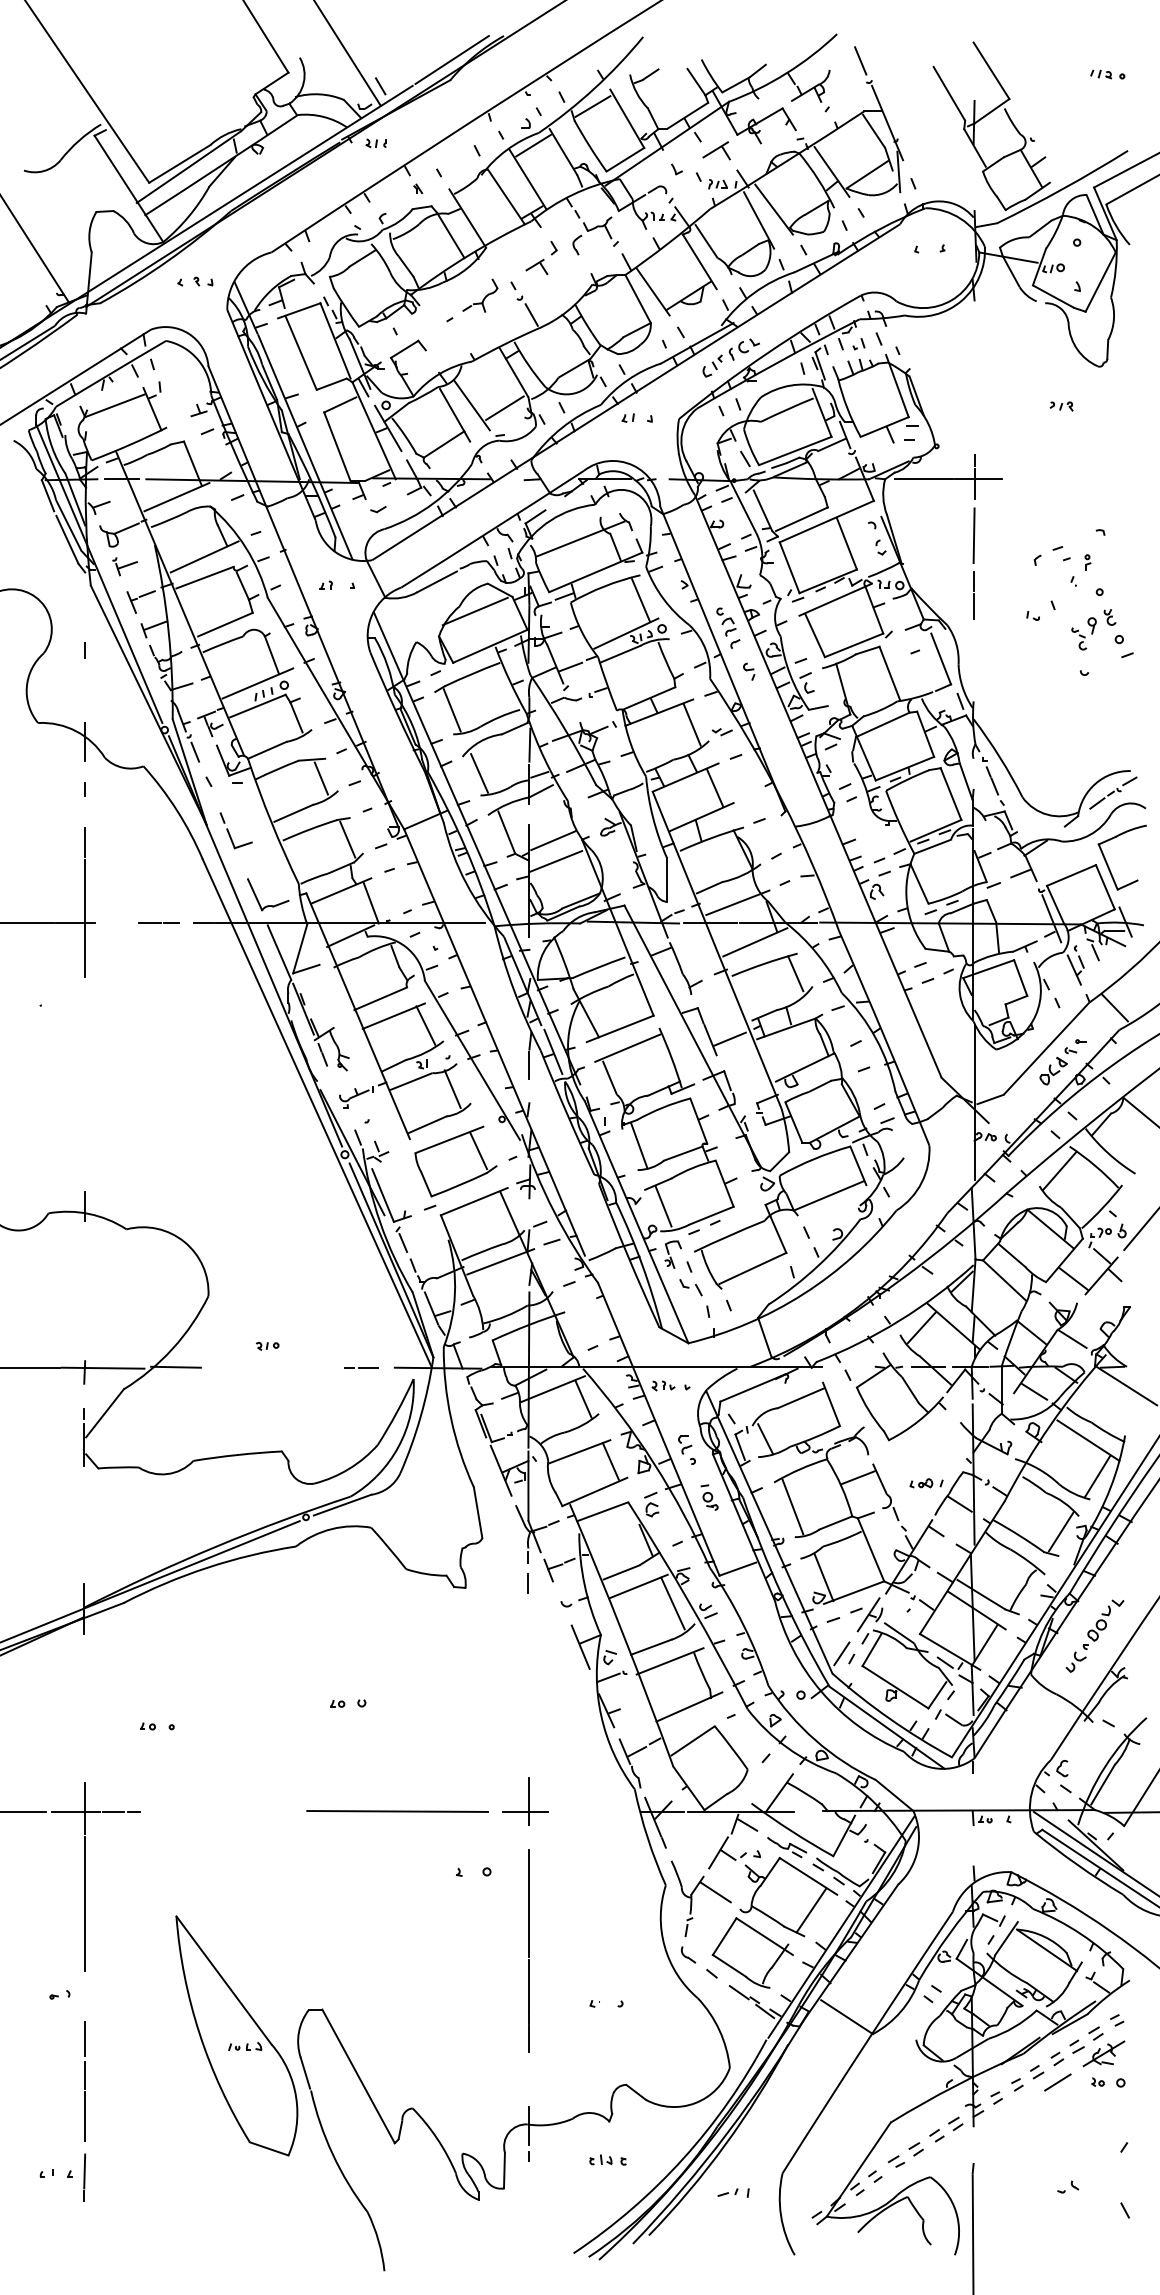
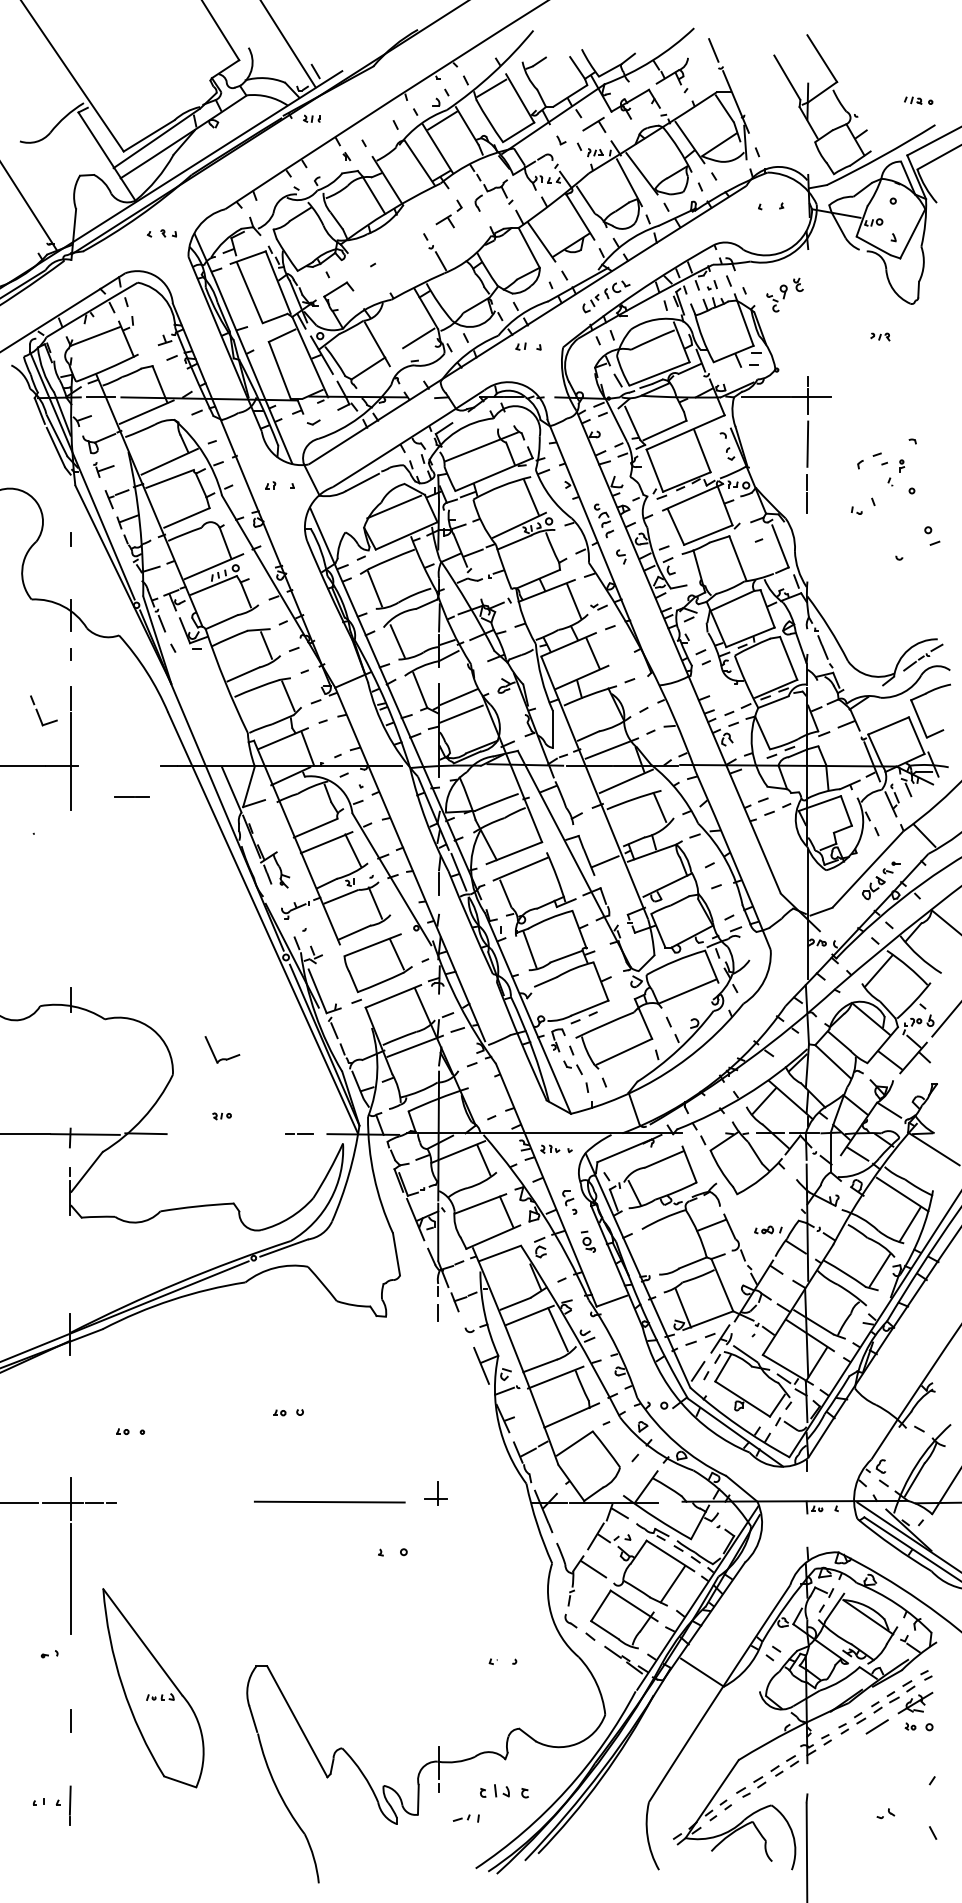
line: (451, 59) -> (374, 49), removed
part: (1107, 74) -> (918, 100), moved
part: (480, 294) -> (398, 244), removed
line: (472, 404) -> (391, 335), removed
part: (1093, 628) -> (784, 294), moved
part: (235, 830) -> (43, 710), moved
part: (258, 899) -> (214, 1053), moved
line: (158, 923) -> (131, 796), moved
line: (662, 1206) -> (549, 1000), removed
line: (792, 1506) -> (657, 1249), removed
part: (1094, 1635) -> (907, 1356), removed
part: (525, 1801) -> (435, 1493), size x0.6
line: (528, 1950) -> (438, 1617), removed
part: (236, 2036) -> (153, 1688), moved
line: (84, 2038) -> (70, 1690), removed
line: (84, 2117) -> (70, 1755), removed
part: (607, 2159) -> (503, 1790), size x1.6
part: (732, 2193) -> (465, 1818), moved

